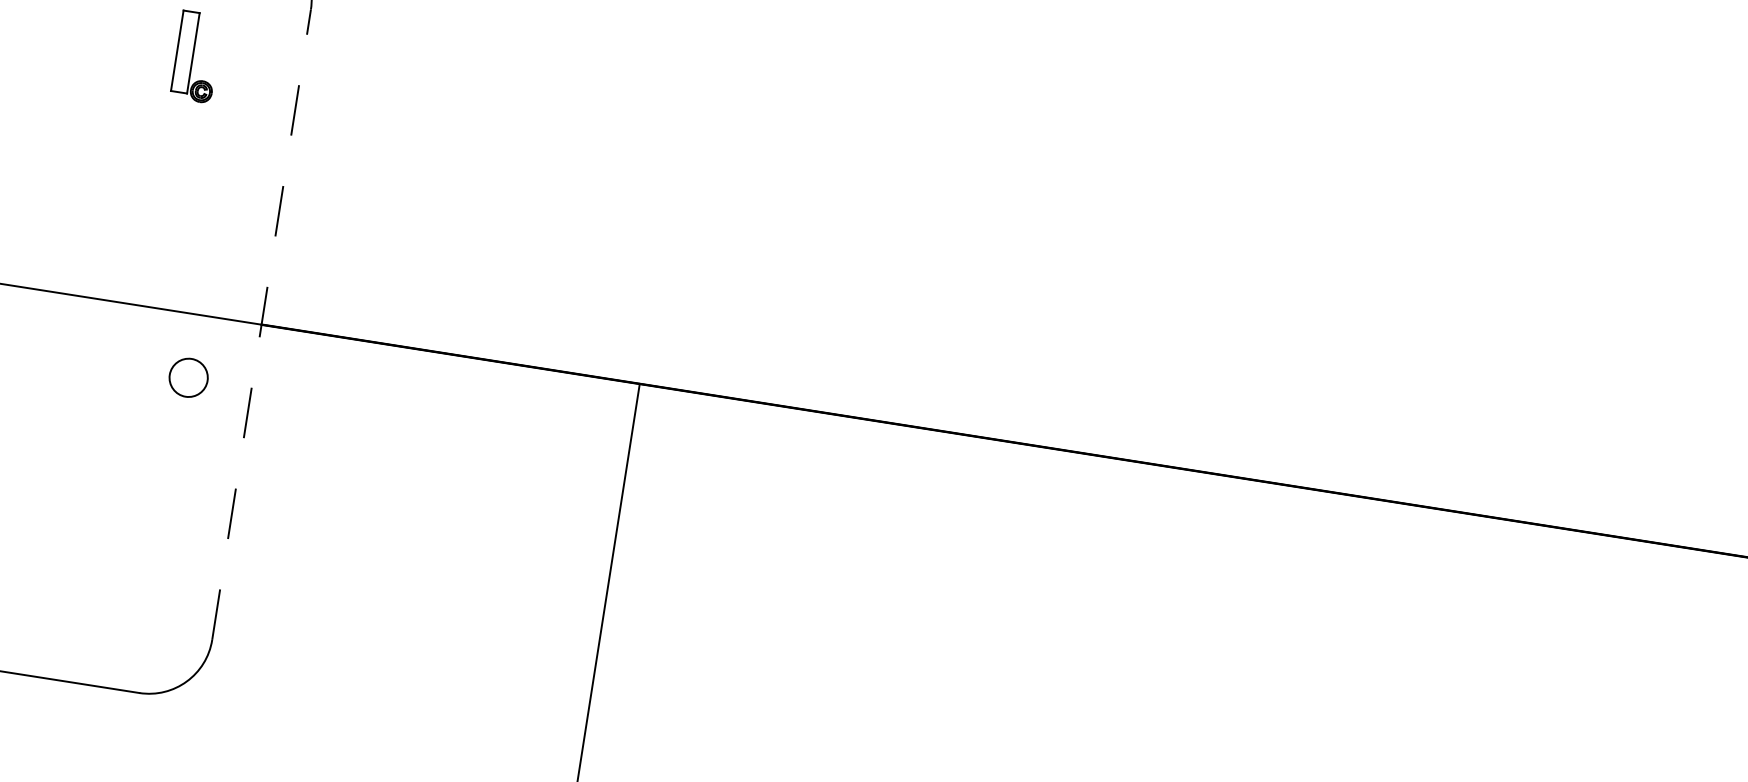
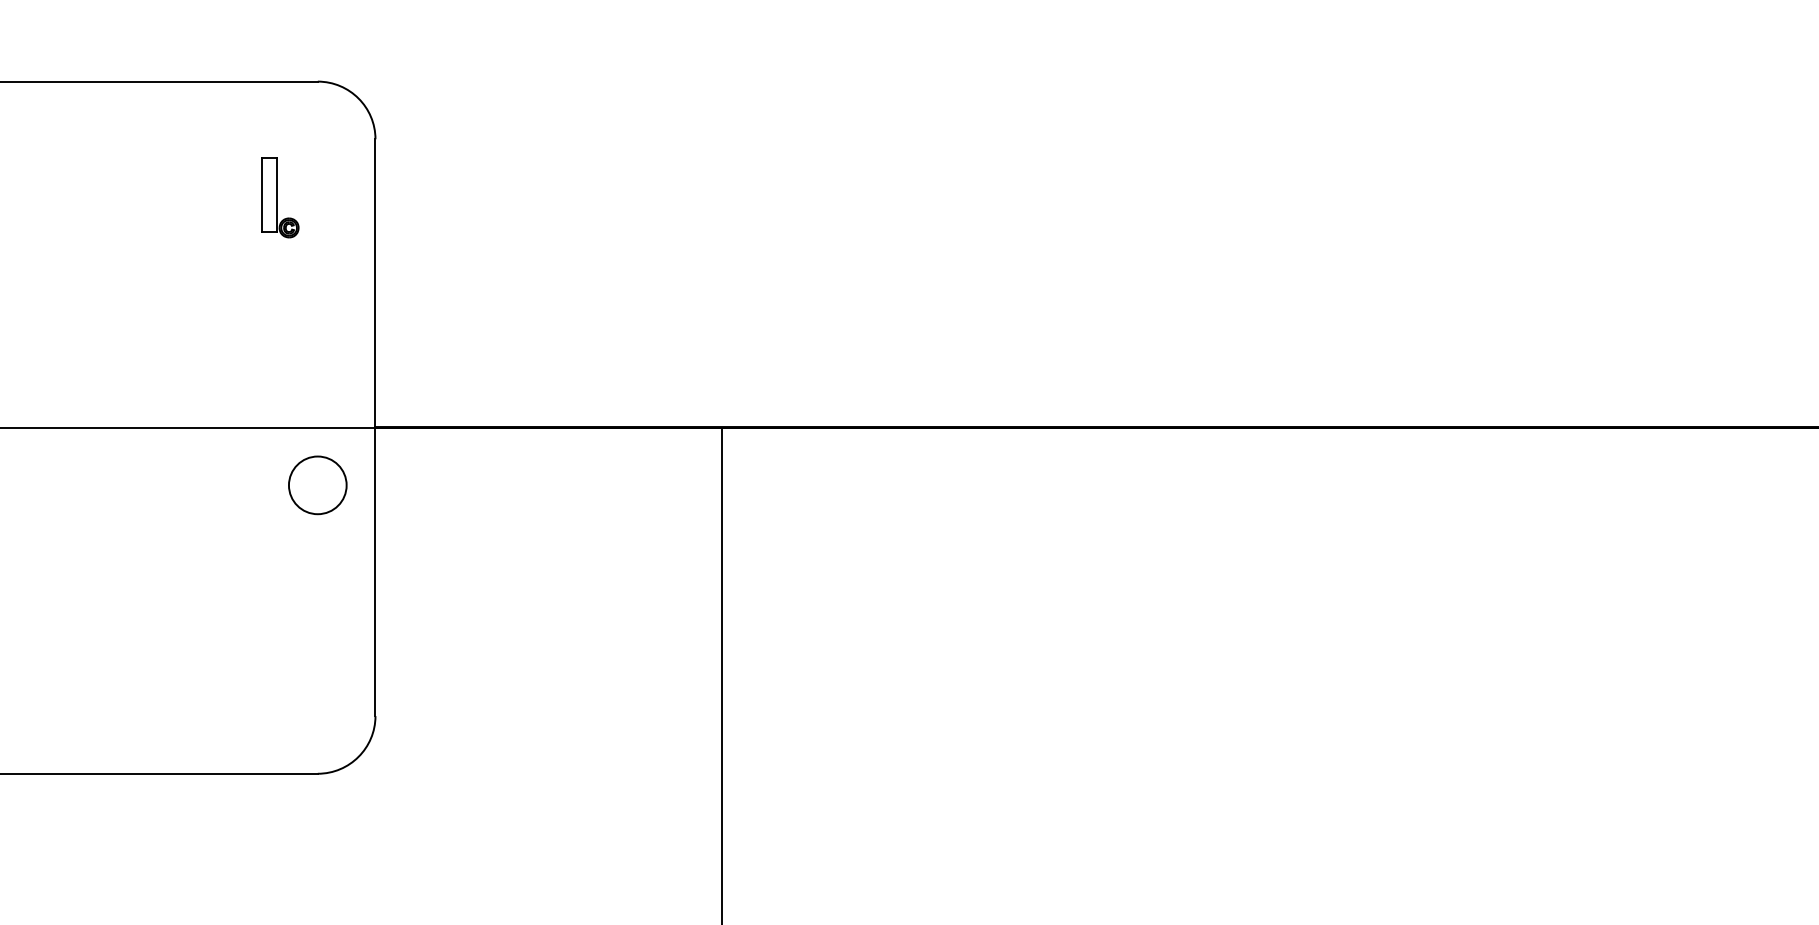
line: (261, 324) -> (375, 427), dashed -> solid
circle: (188, 377) -> (317, 485), size x1.67

